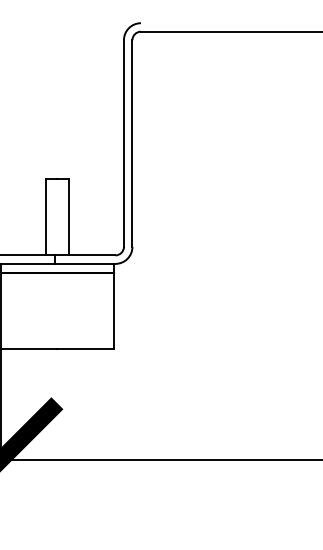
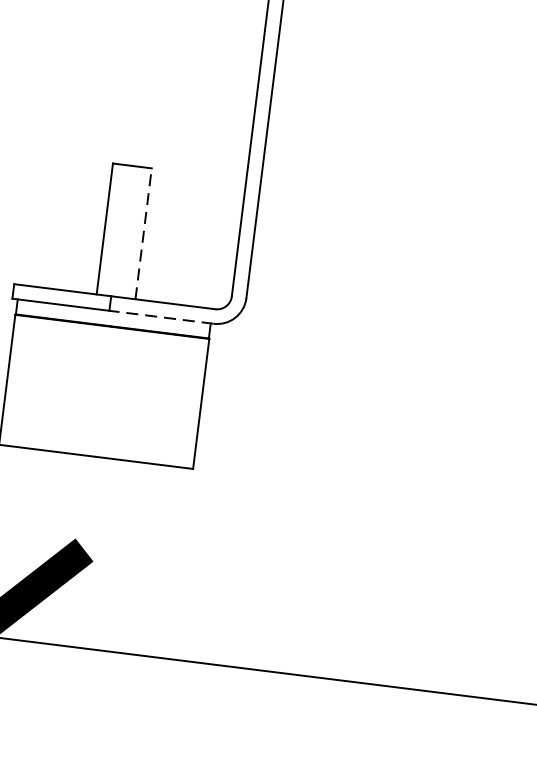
line: (68, 216) -> (143, 232), solid -> dashed
line: (84, 263) -> (160, 316), solid -> dashed

